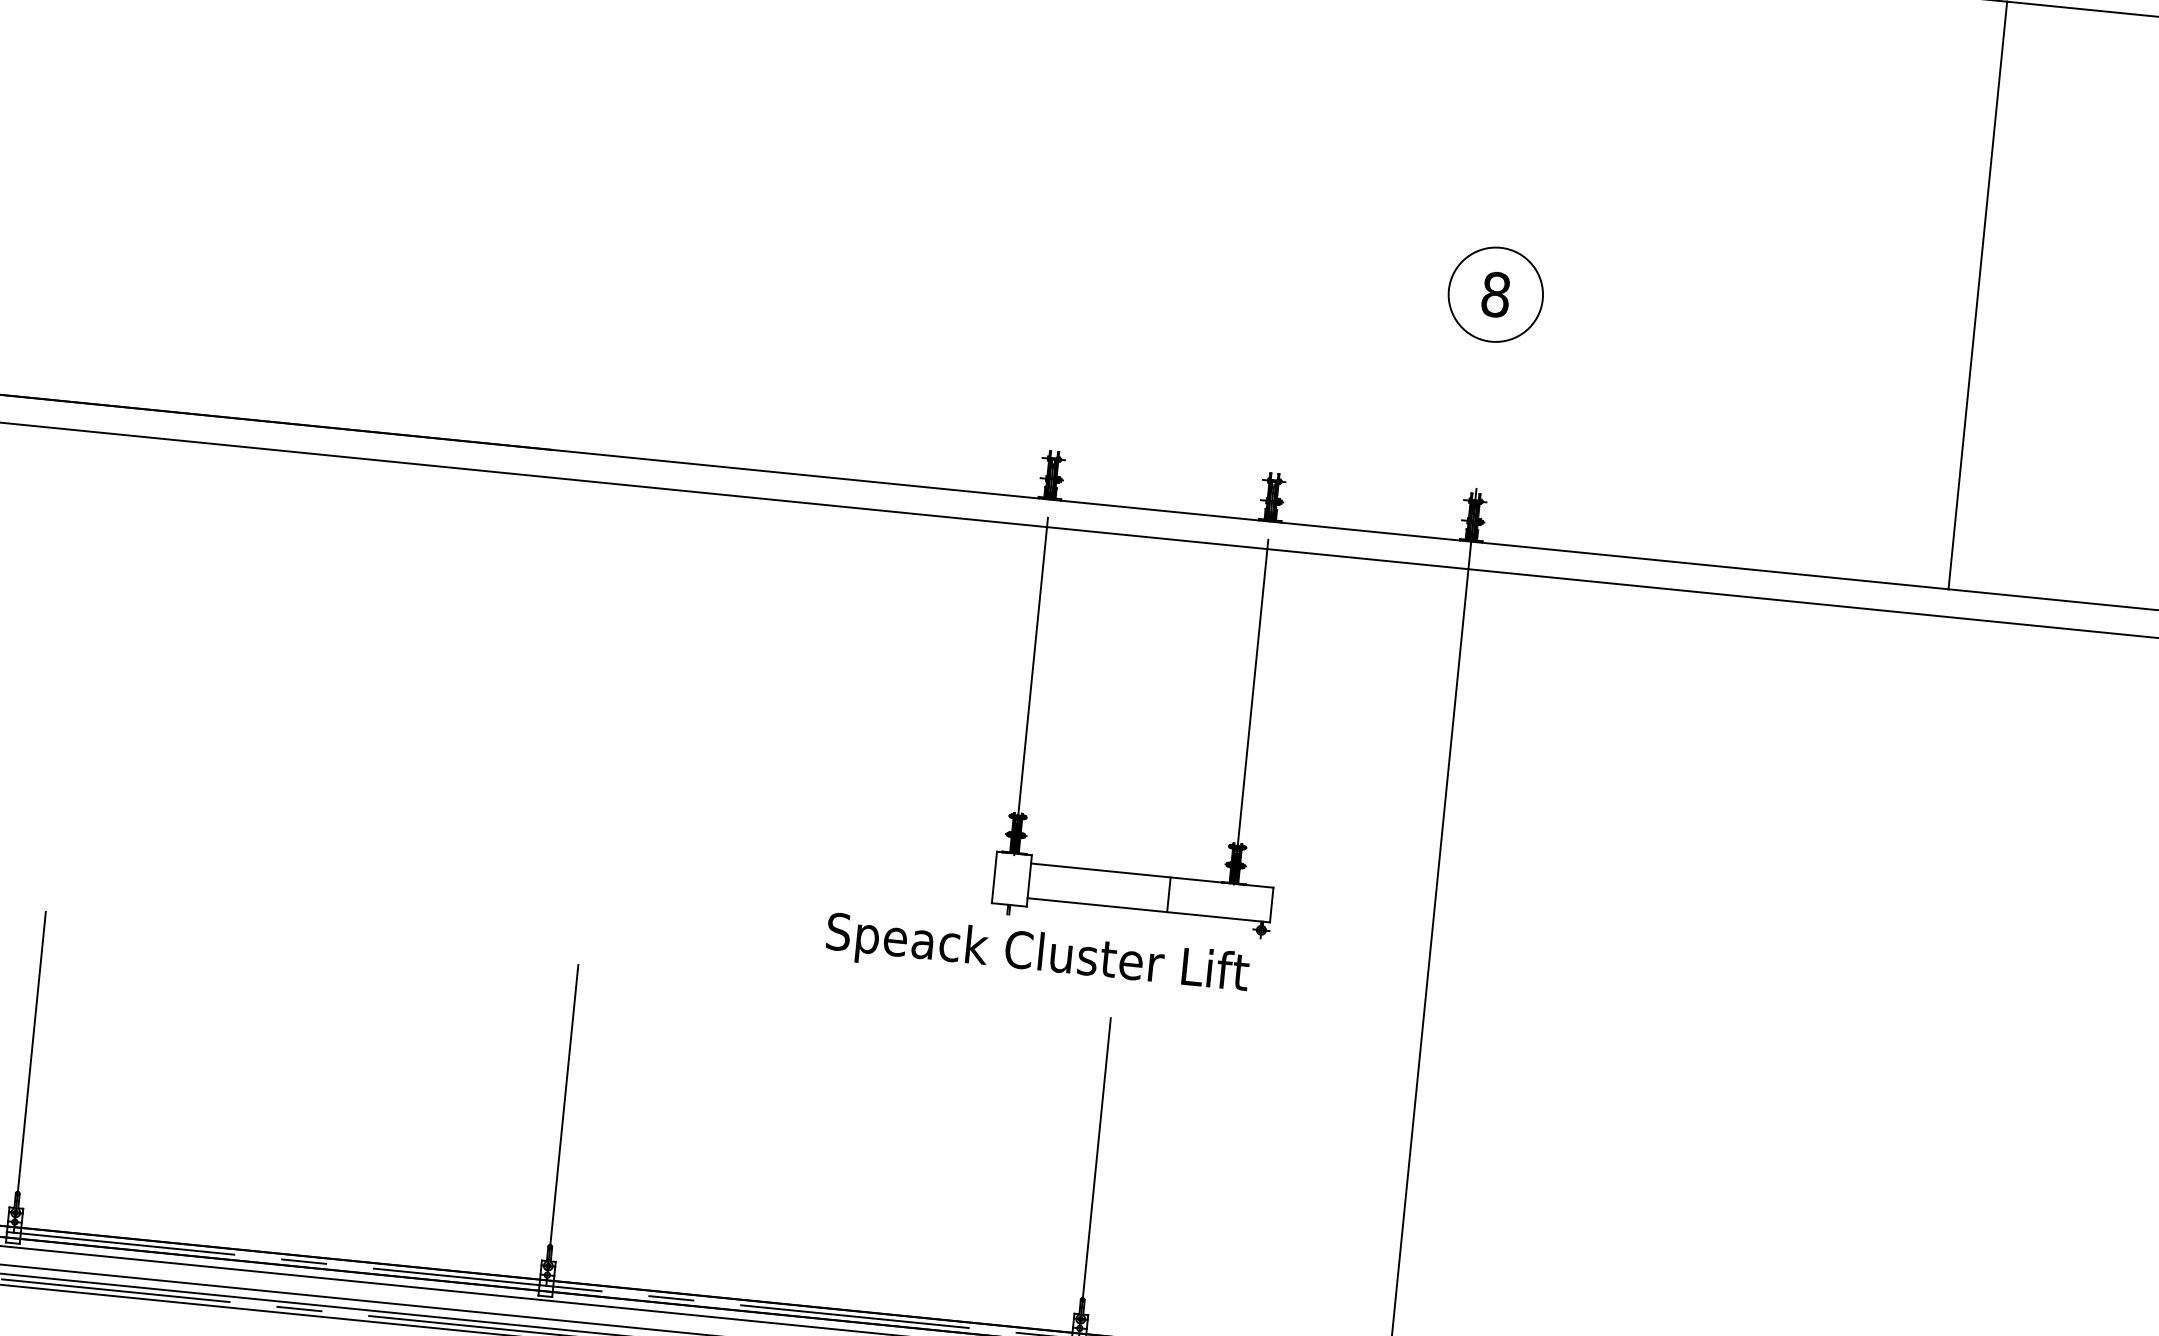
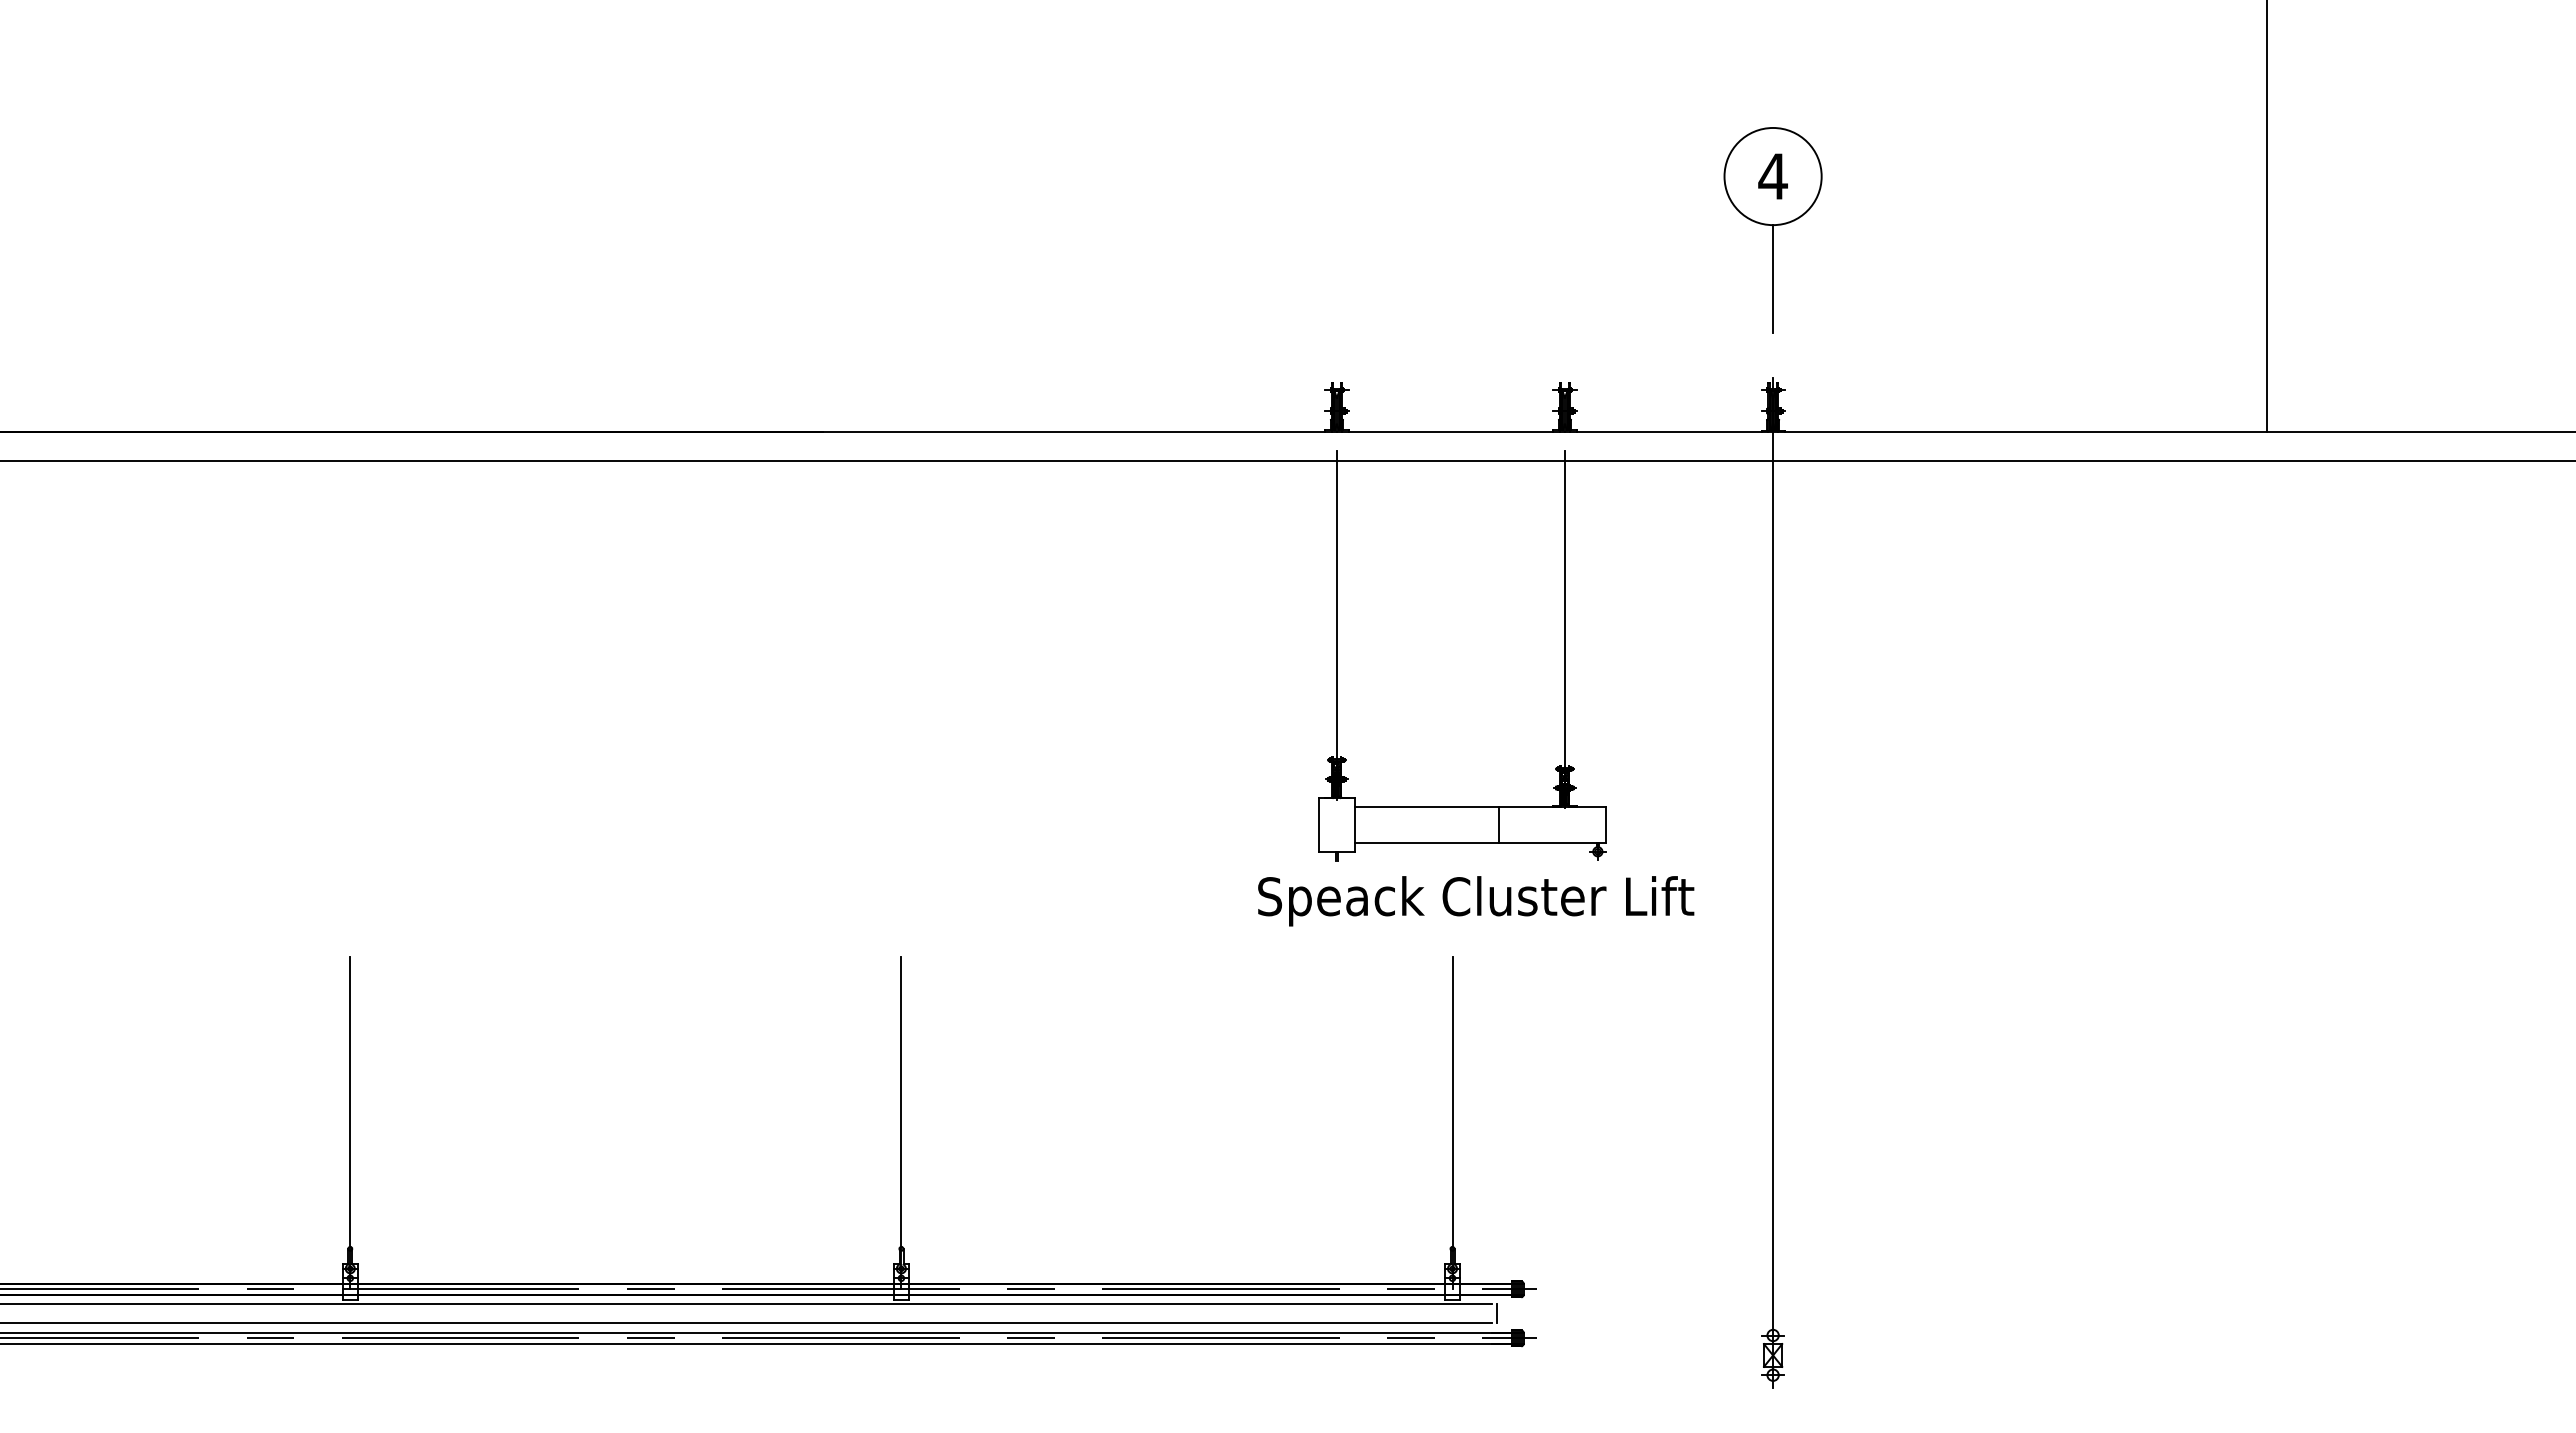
text: (1495, 294) -> (1772, 176), 8 -> 4
line: (1486, 394) -> (1773, 279), added
text: (1037, 956) -> (1476, 901), moved

